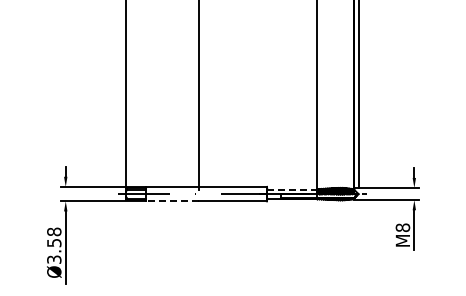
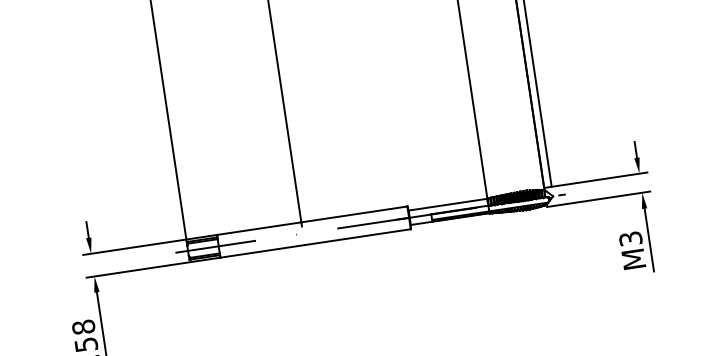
line: (292, 189) -> (448, 204), dashed -> solid
line: (172, 201) -> (262, 251), dashed -> solid
text: (402, 227) -> (630, 238), M8 -> M3

